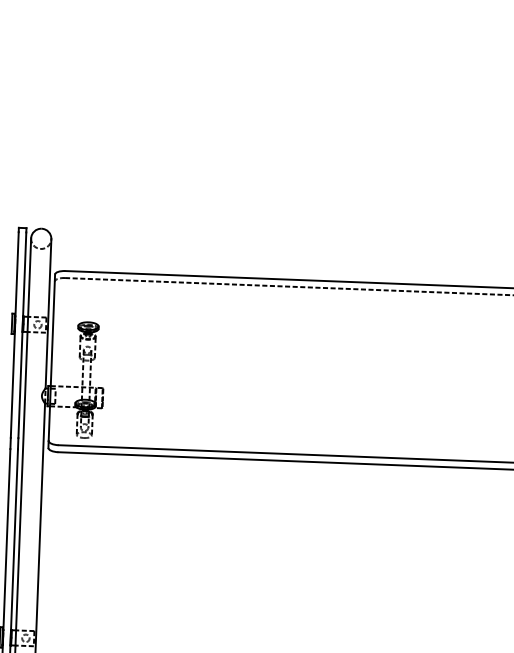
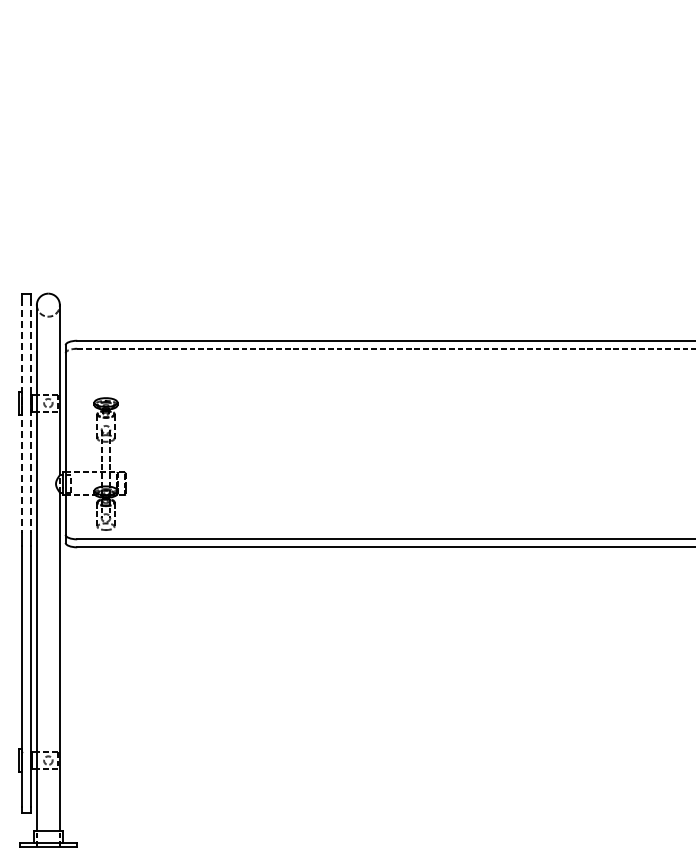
line: (14, 335) -> (22, 416), solid -> dashed
line: (22, 335) -> (31, 416), solid -> dashed

